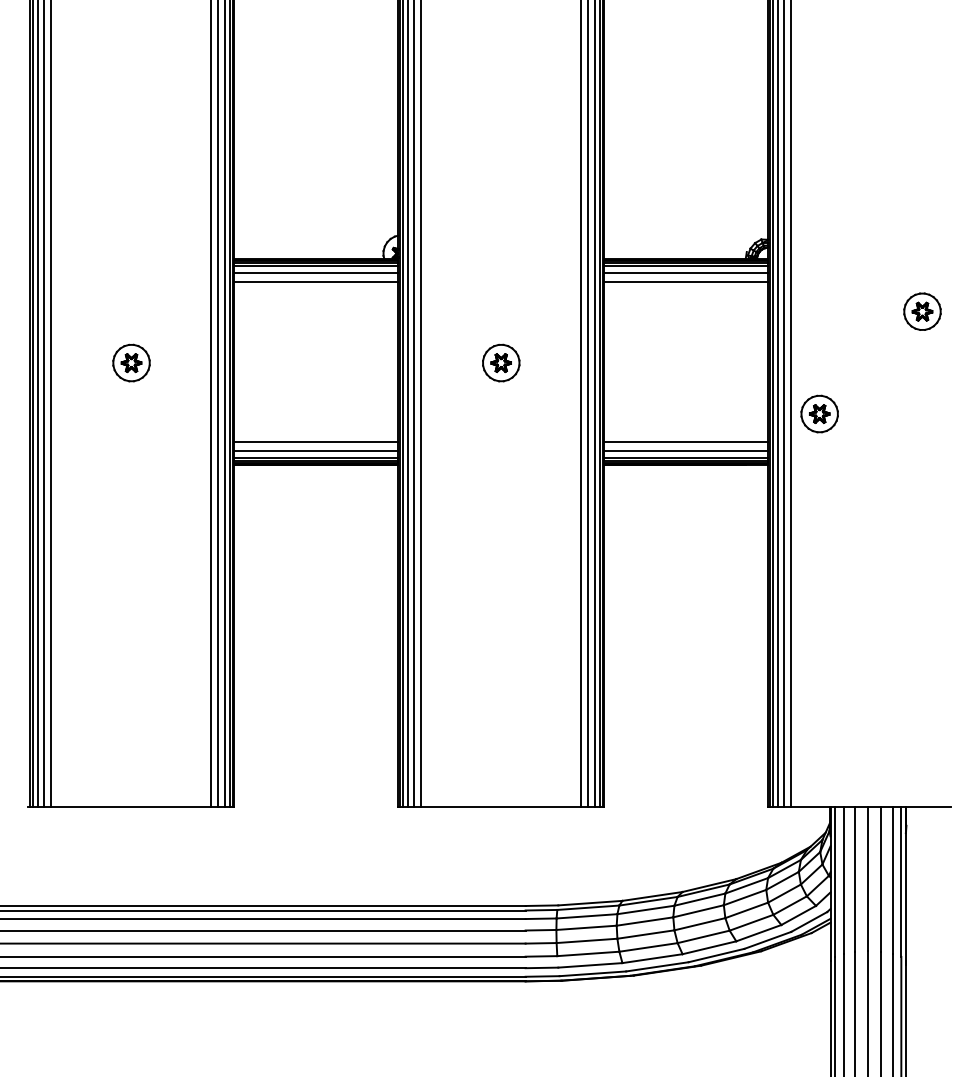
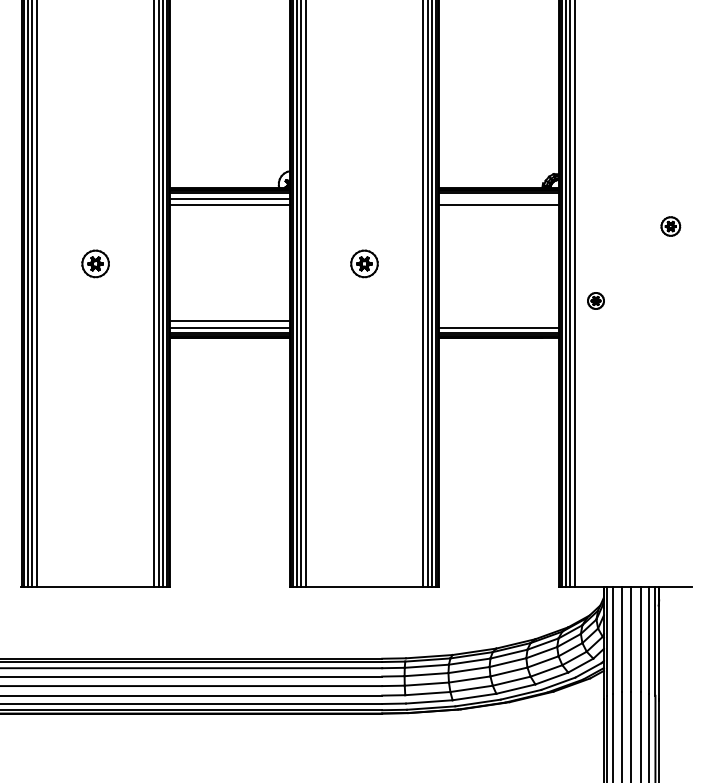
line: (686, 273) -> (499, 198), removed
part: (922, 311) -> (670, 226), size x0.7
part: (819, 413) -> (595, 300), size x0.6
line: (686, 441) -> (499, 320), removed

